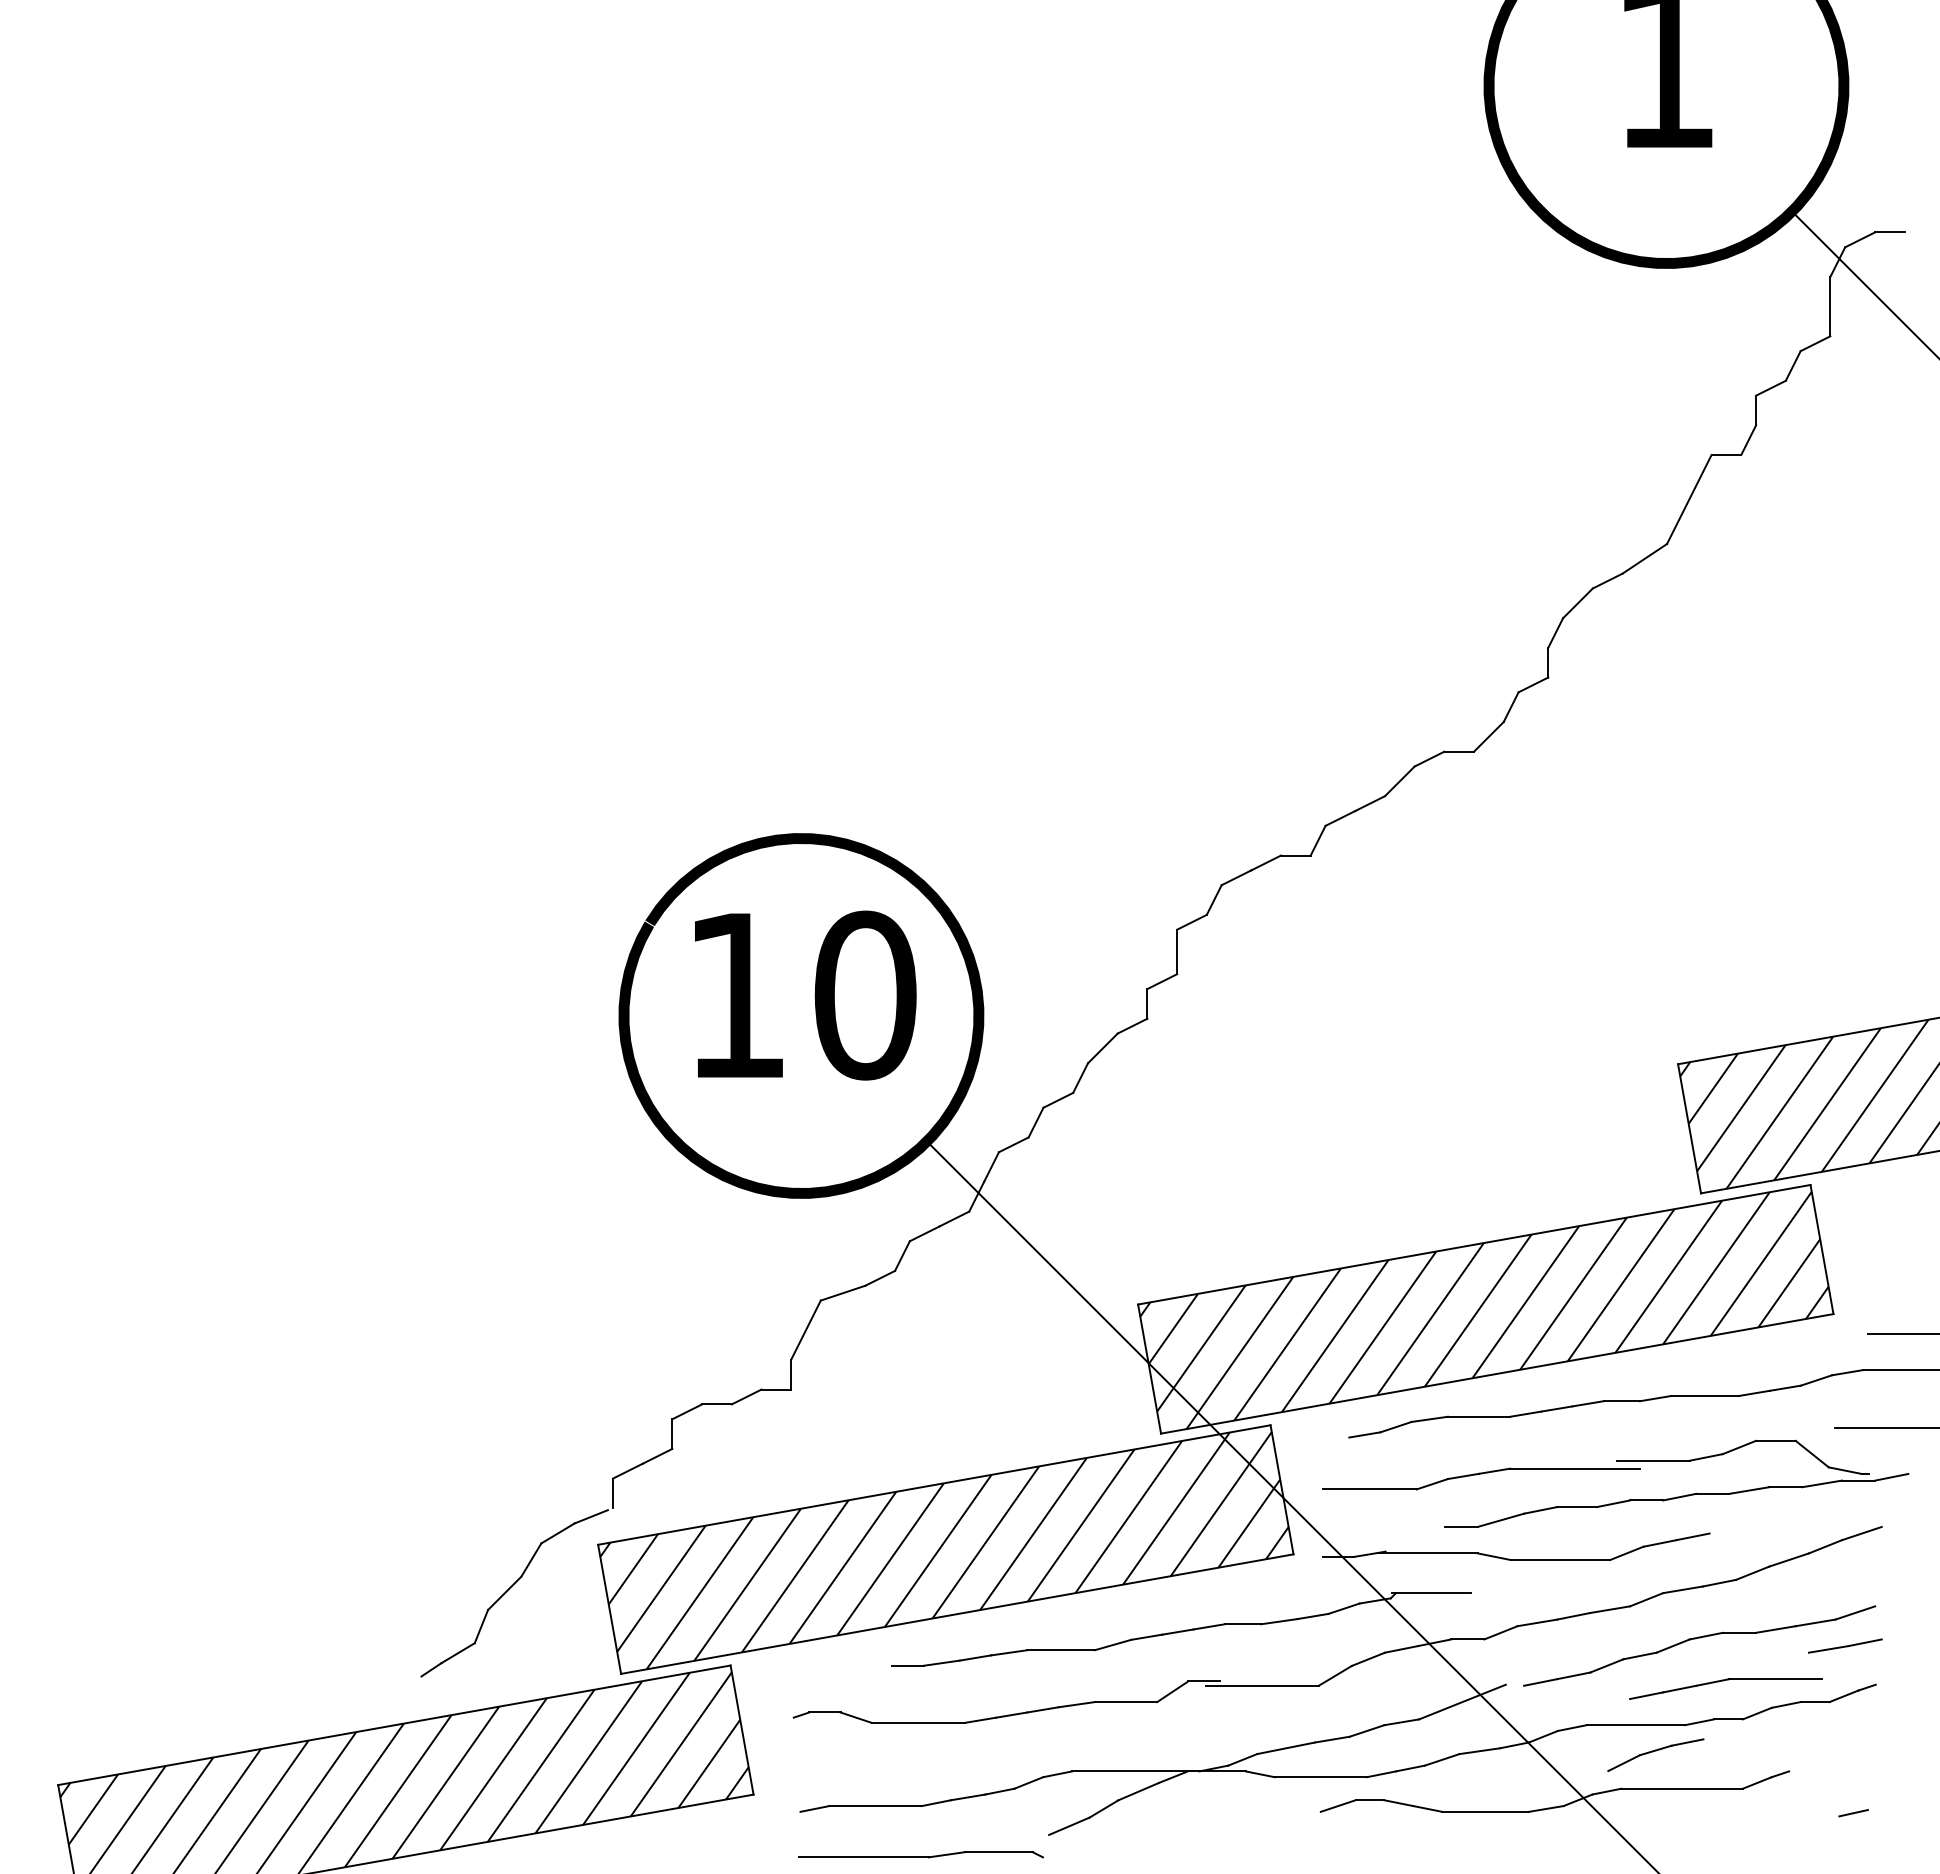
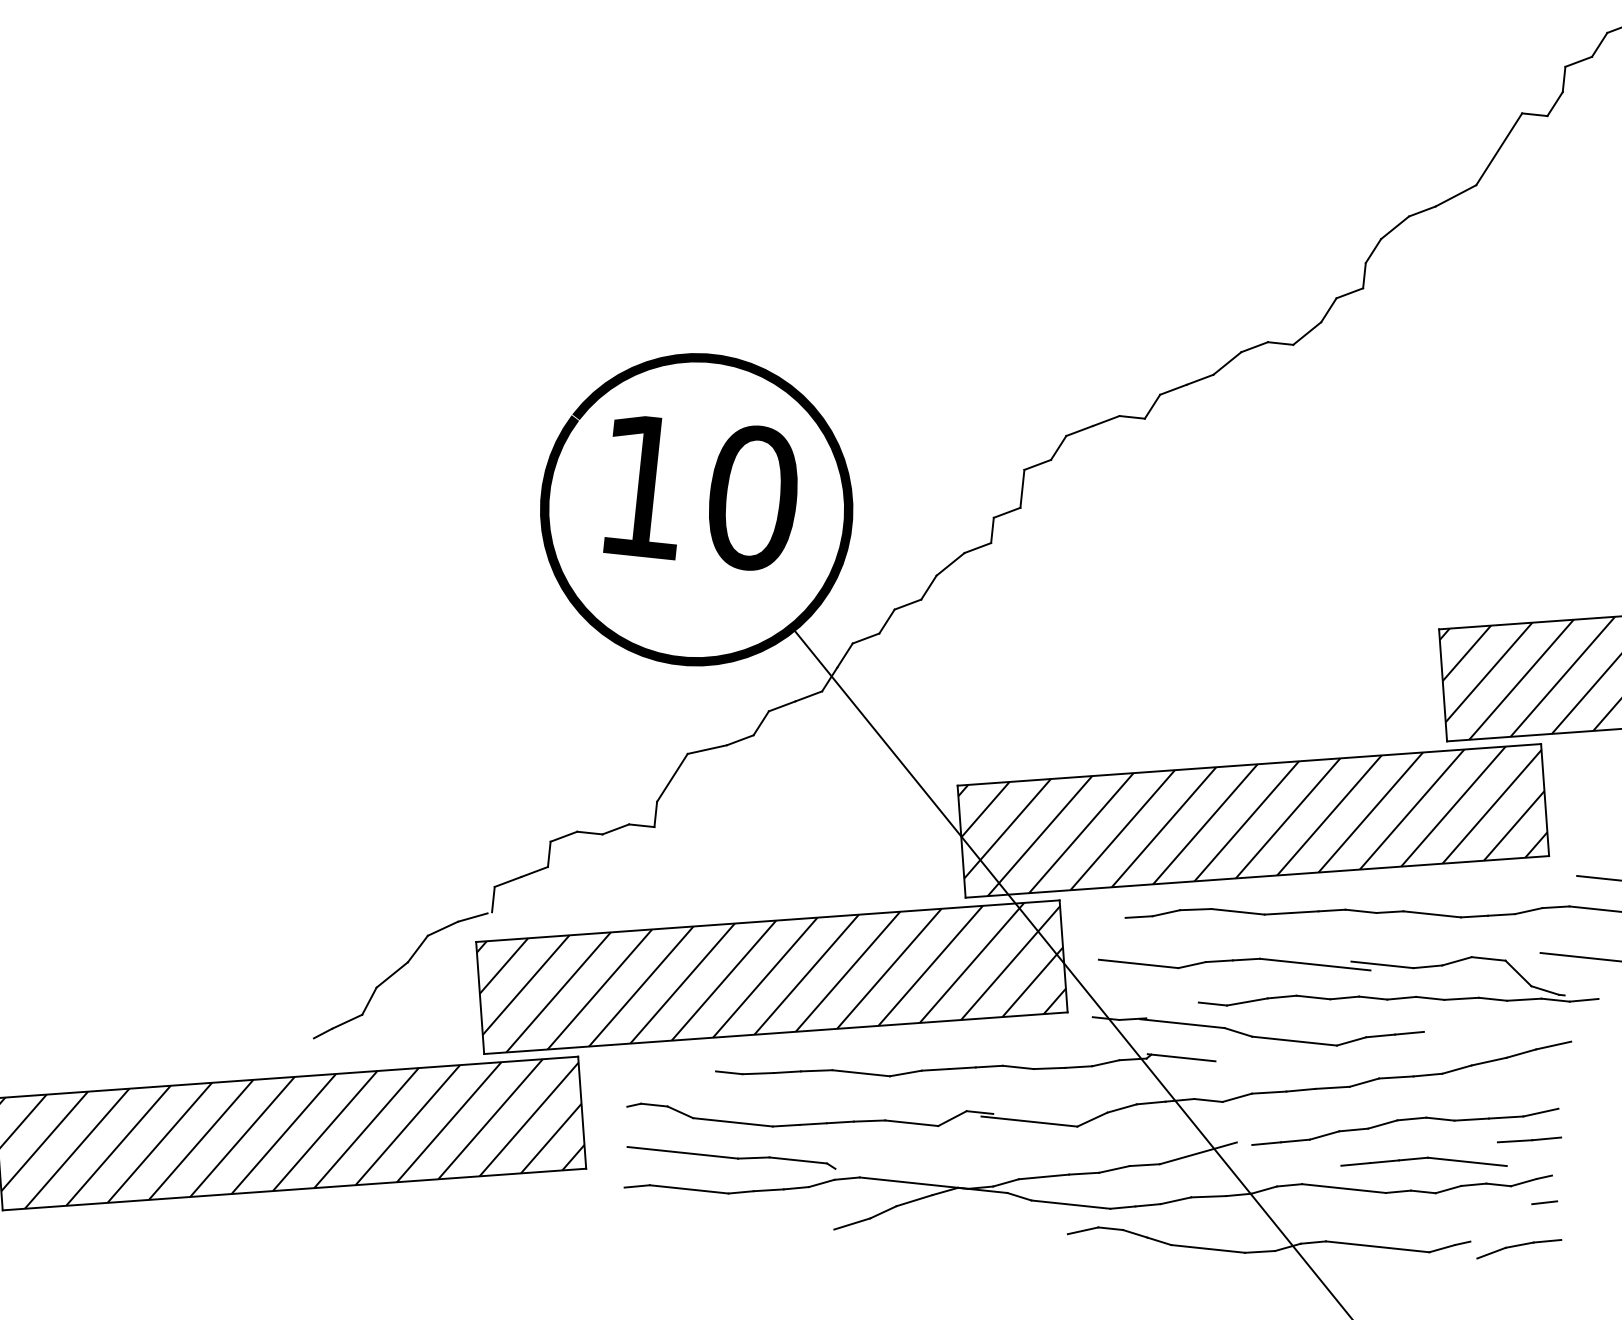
part: (1655, 1754) -> (1519, 1248), moved
line: (1853, 1813) -> (1544, 1203), moved
part: (920, 1854) -> (731, 1155), moved

